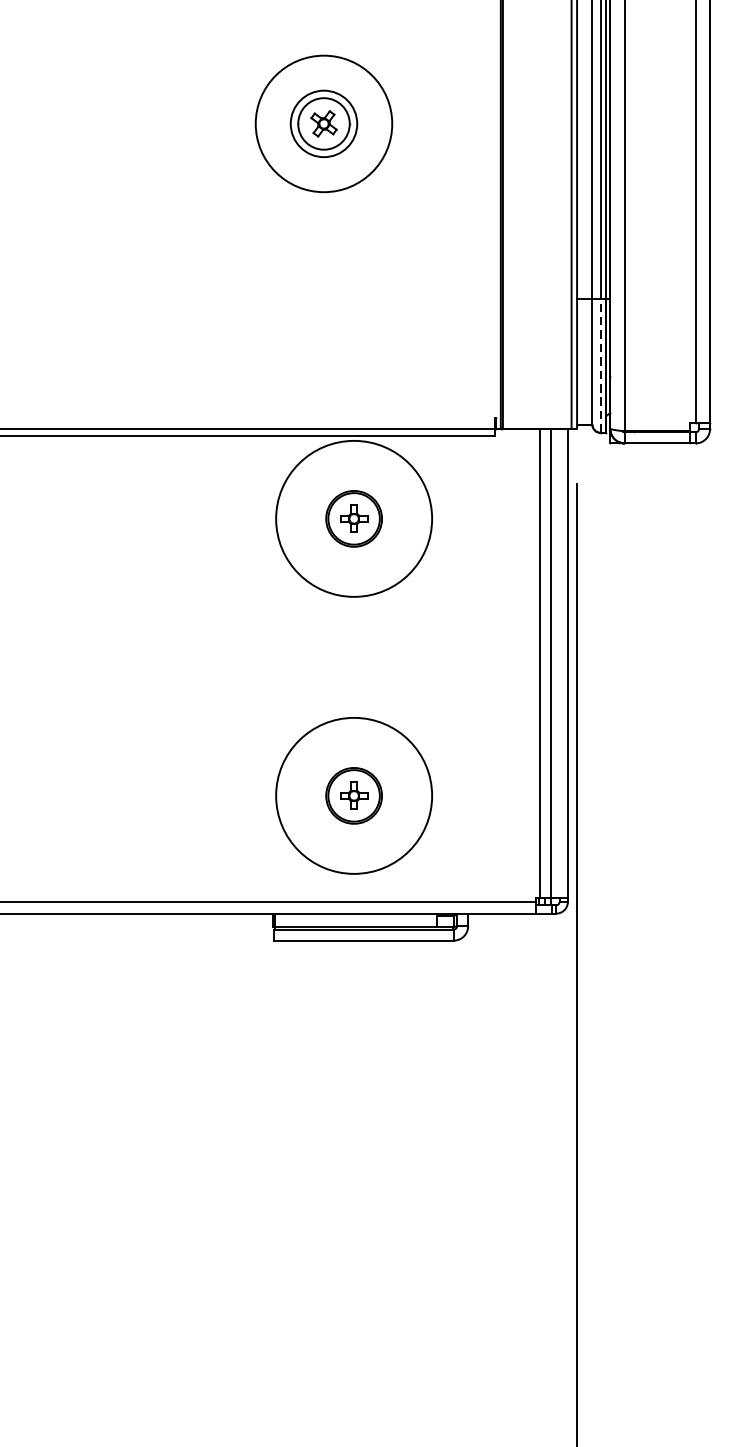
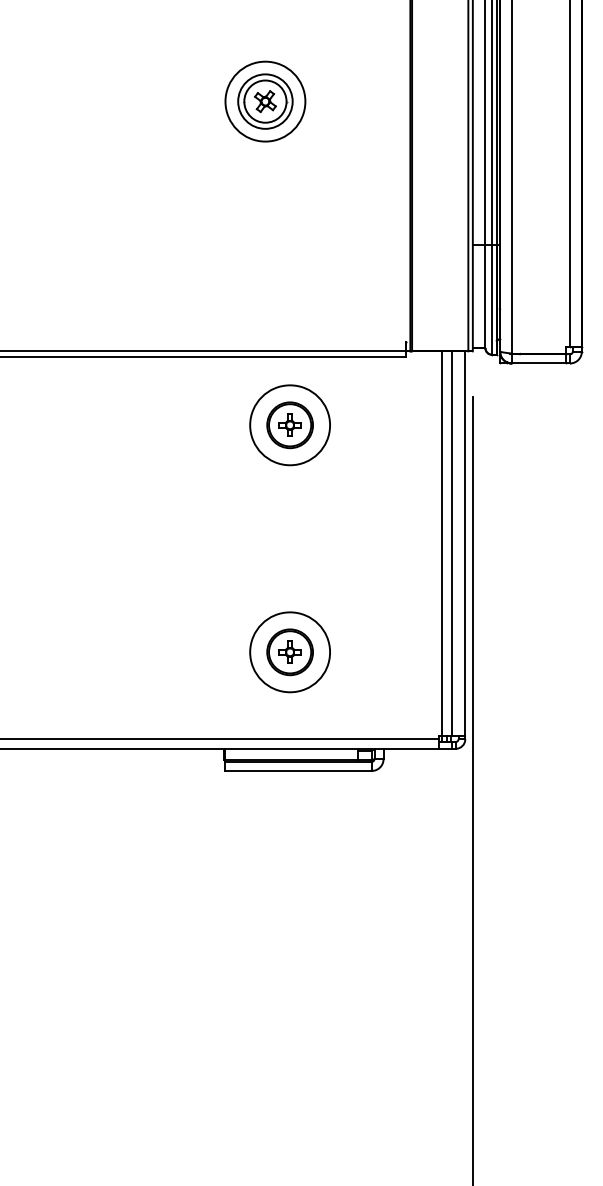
circle: (324, 123) -> (265, 101), size x0.71
line: (601, 366) -> (492, 300), dashed -> solid
circle: (354, 519) -> (290, 425), size x0.62
circle: (354, 796) -> (290, 652), size x0.62

